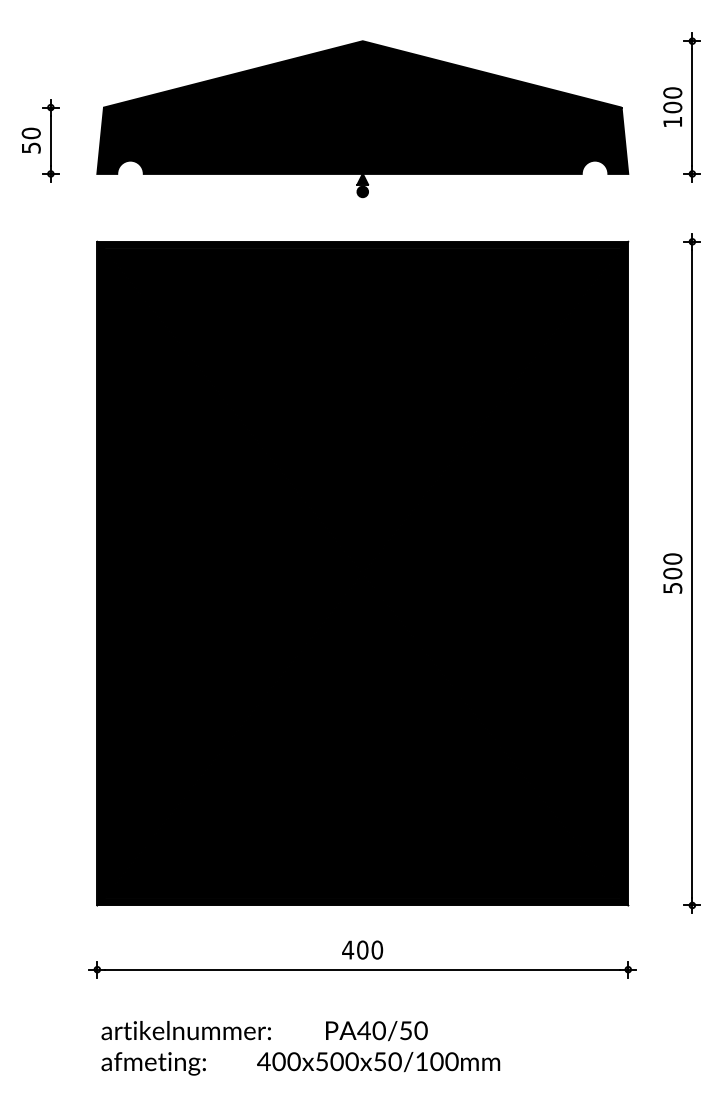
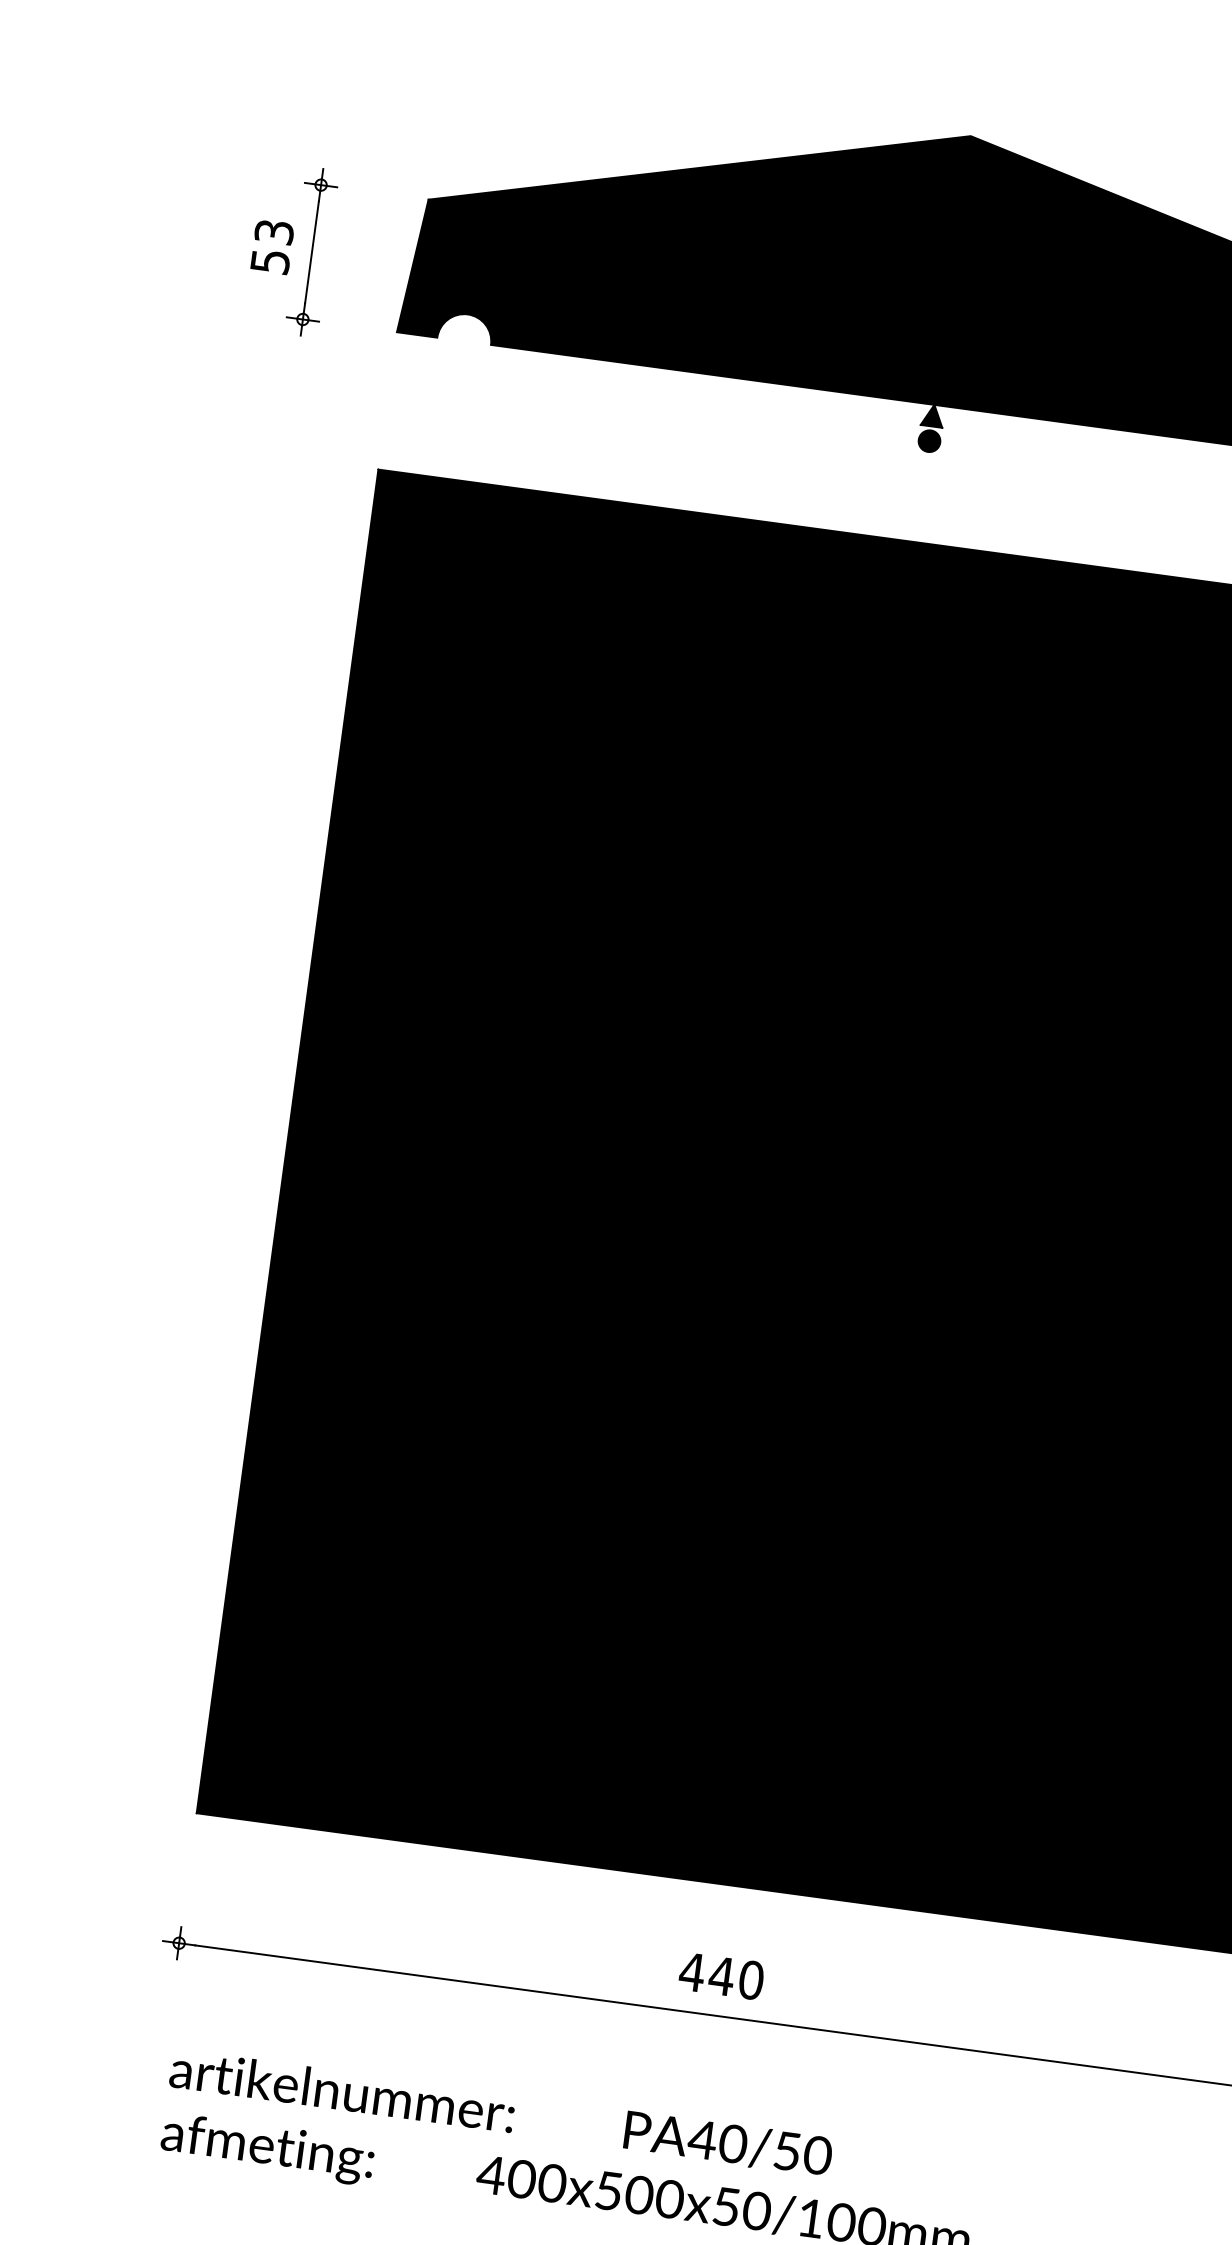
text: (30, 133) -> (272, 232), 50 -> 53
text: (362, 949) -> (721, 1974), 400 -> 440

